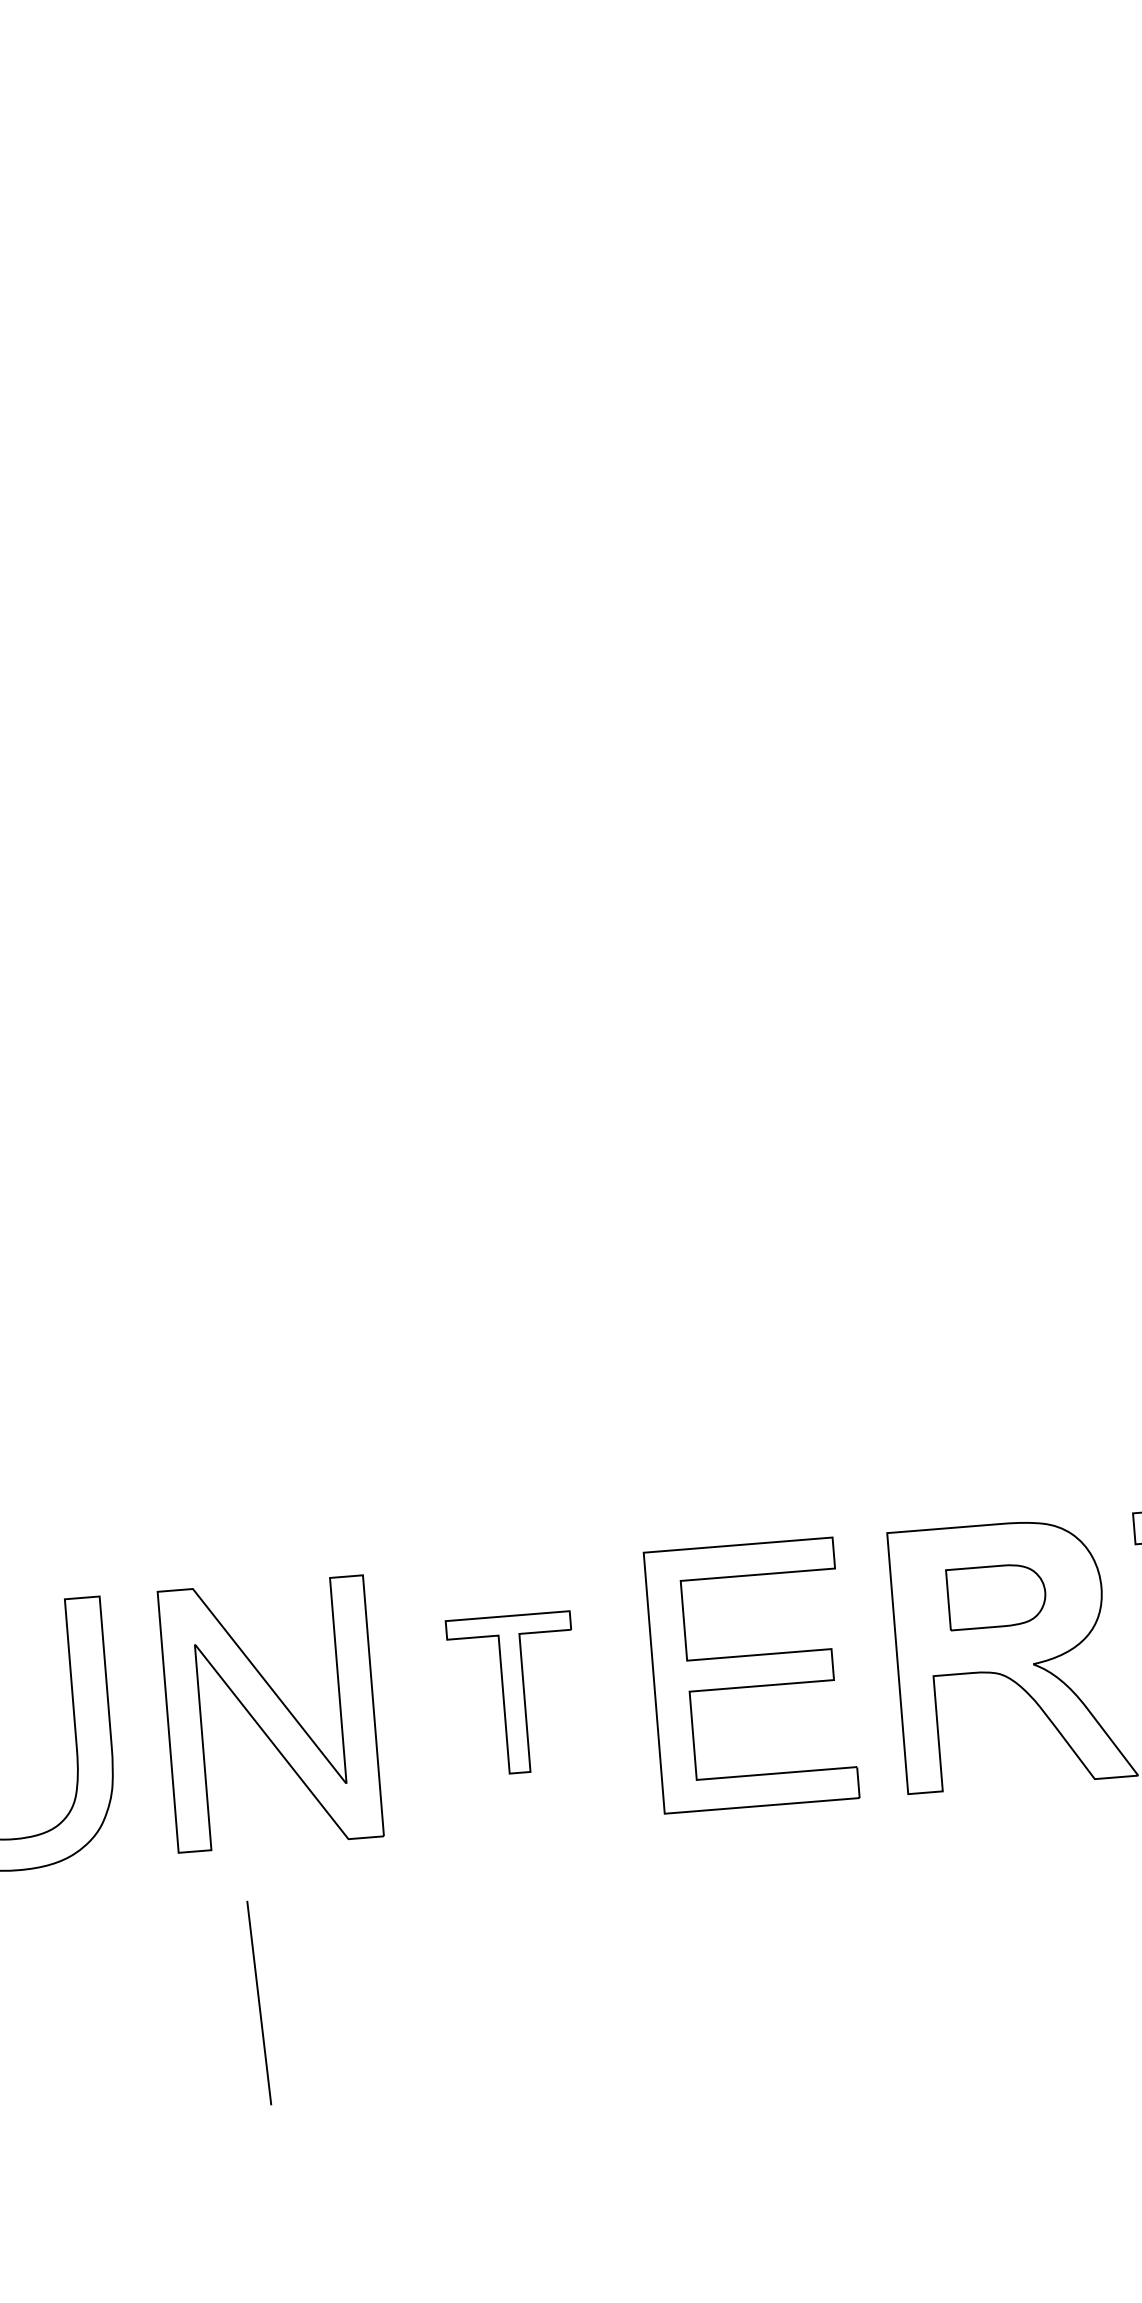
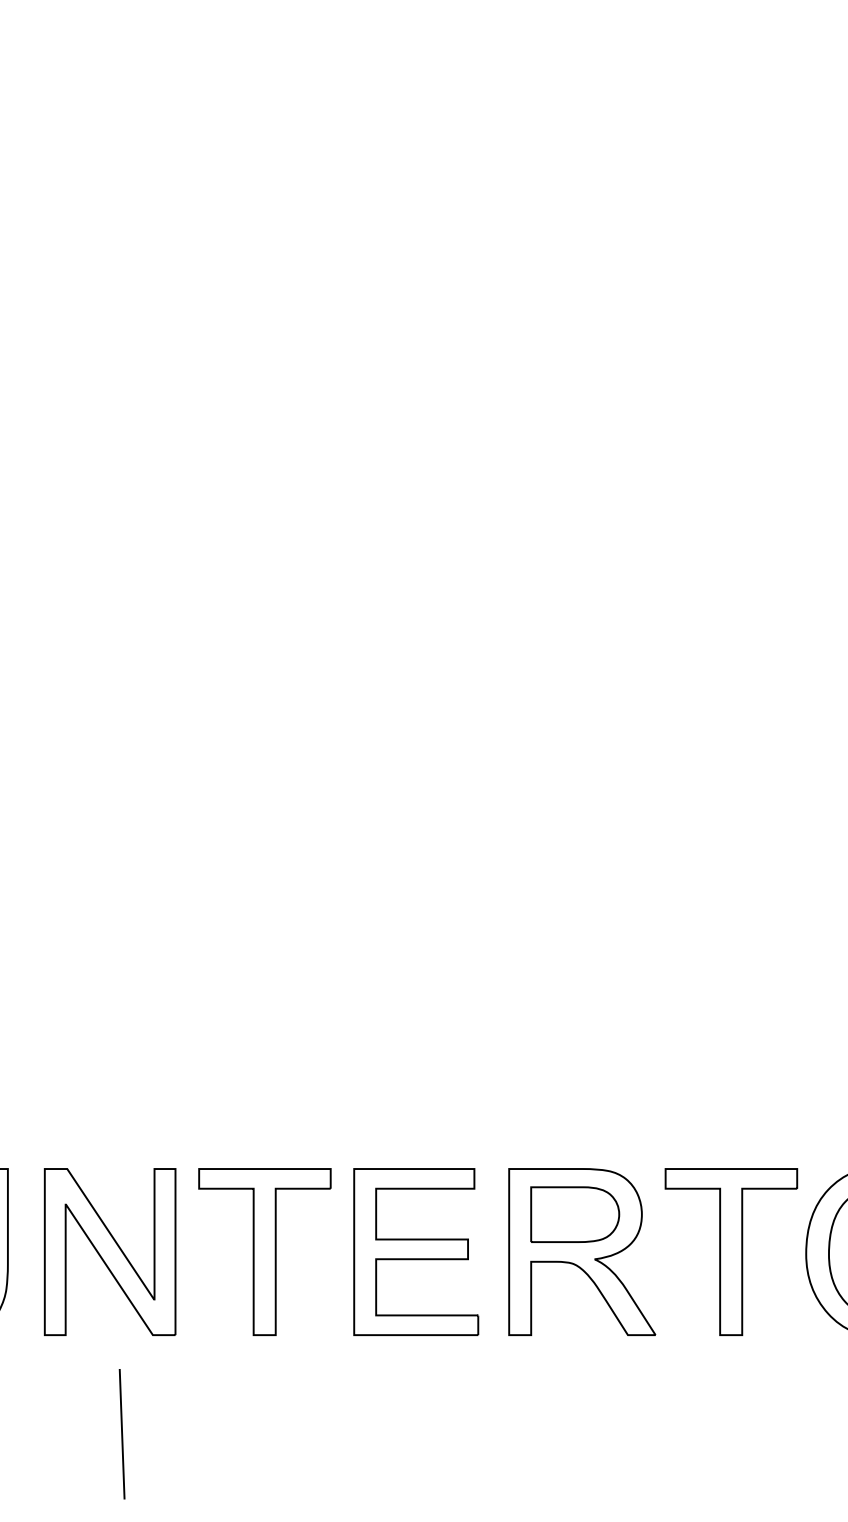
part: (997, 1596) -> (575, 1214), size x1.43
part: (513, 1693) -> (264, 1251), size x1.67
line: (258, 2003) -> (121, 1434), moved

